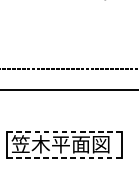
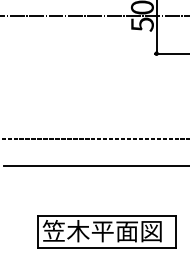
line: (64, 132) -> (107, 216), dashed -> solid
line: (64, 157) -> (106, 247), dashed -> solid

